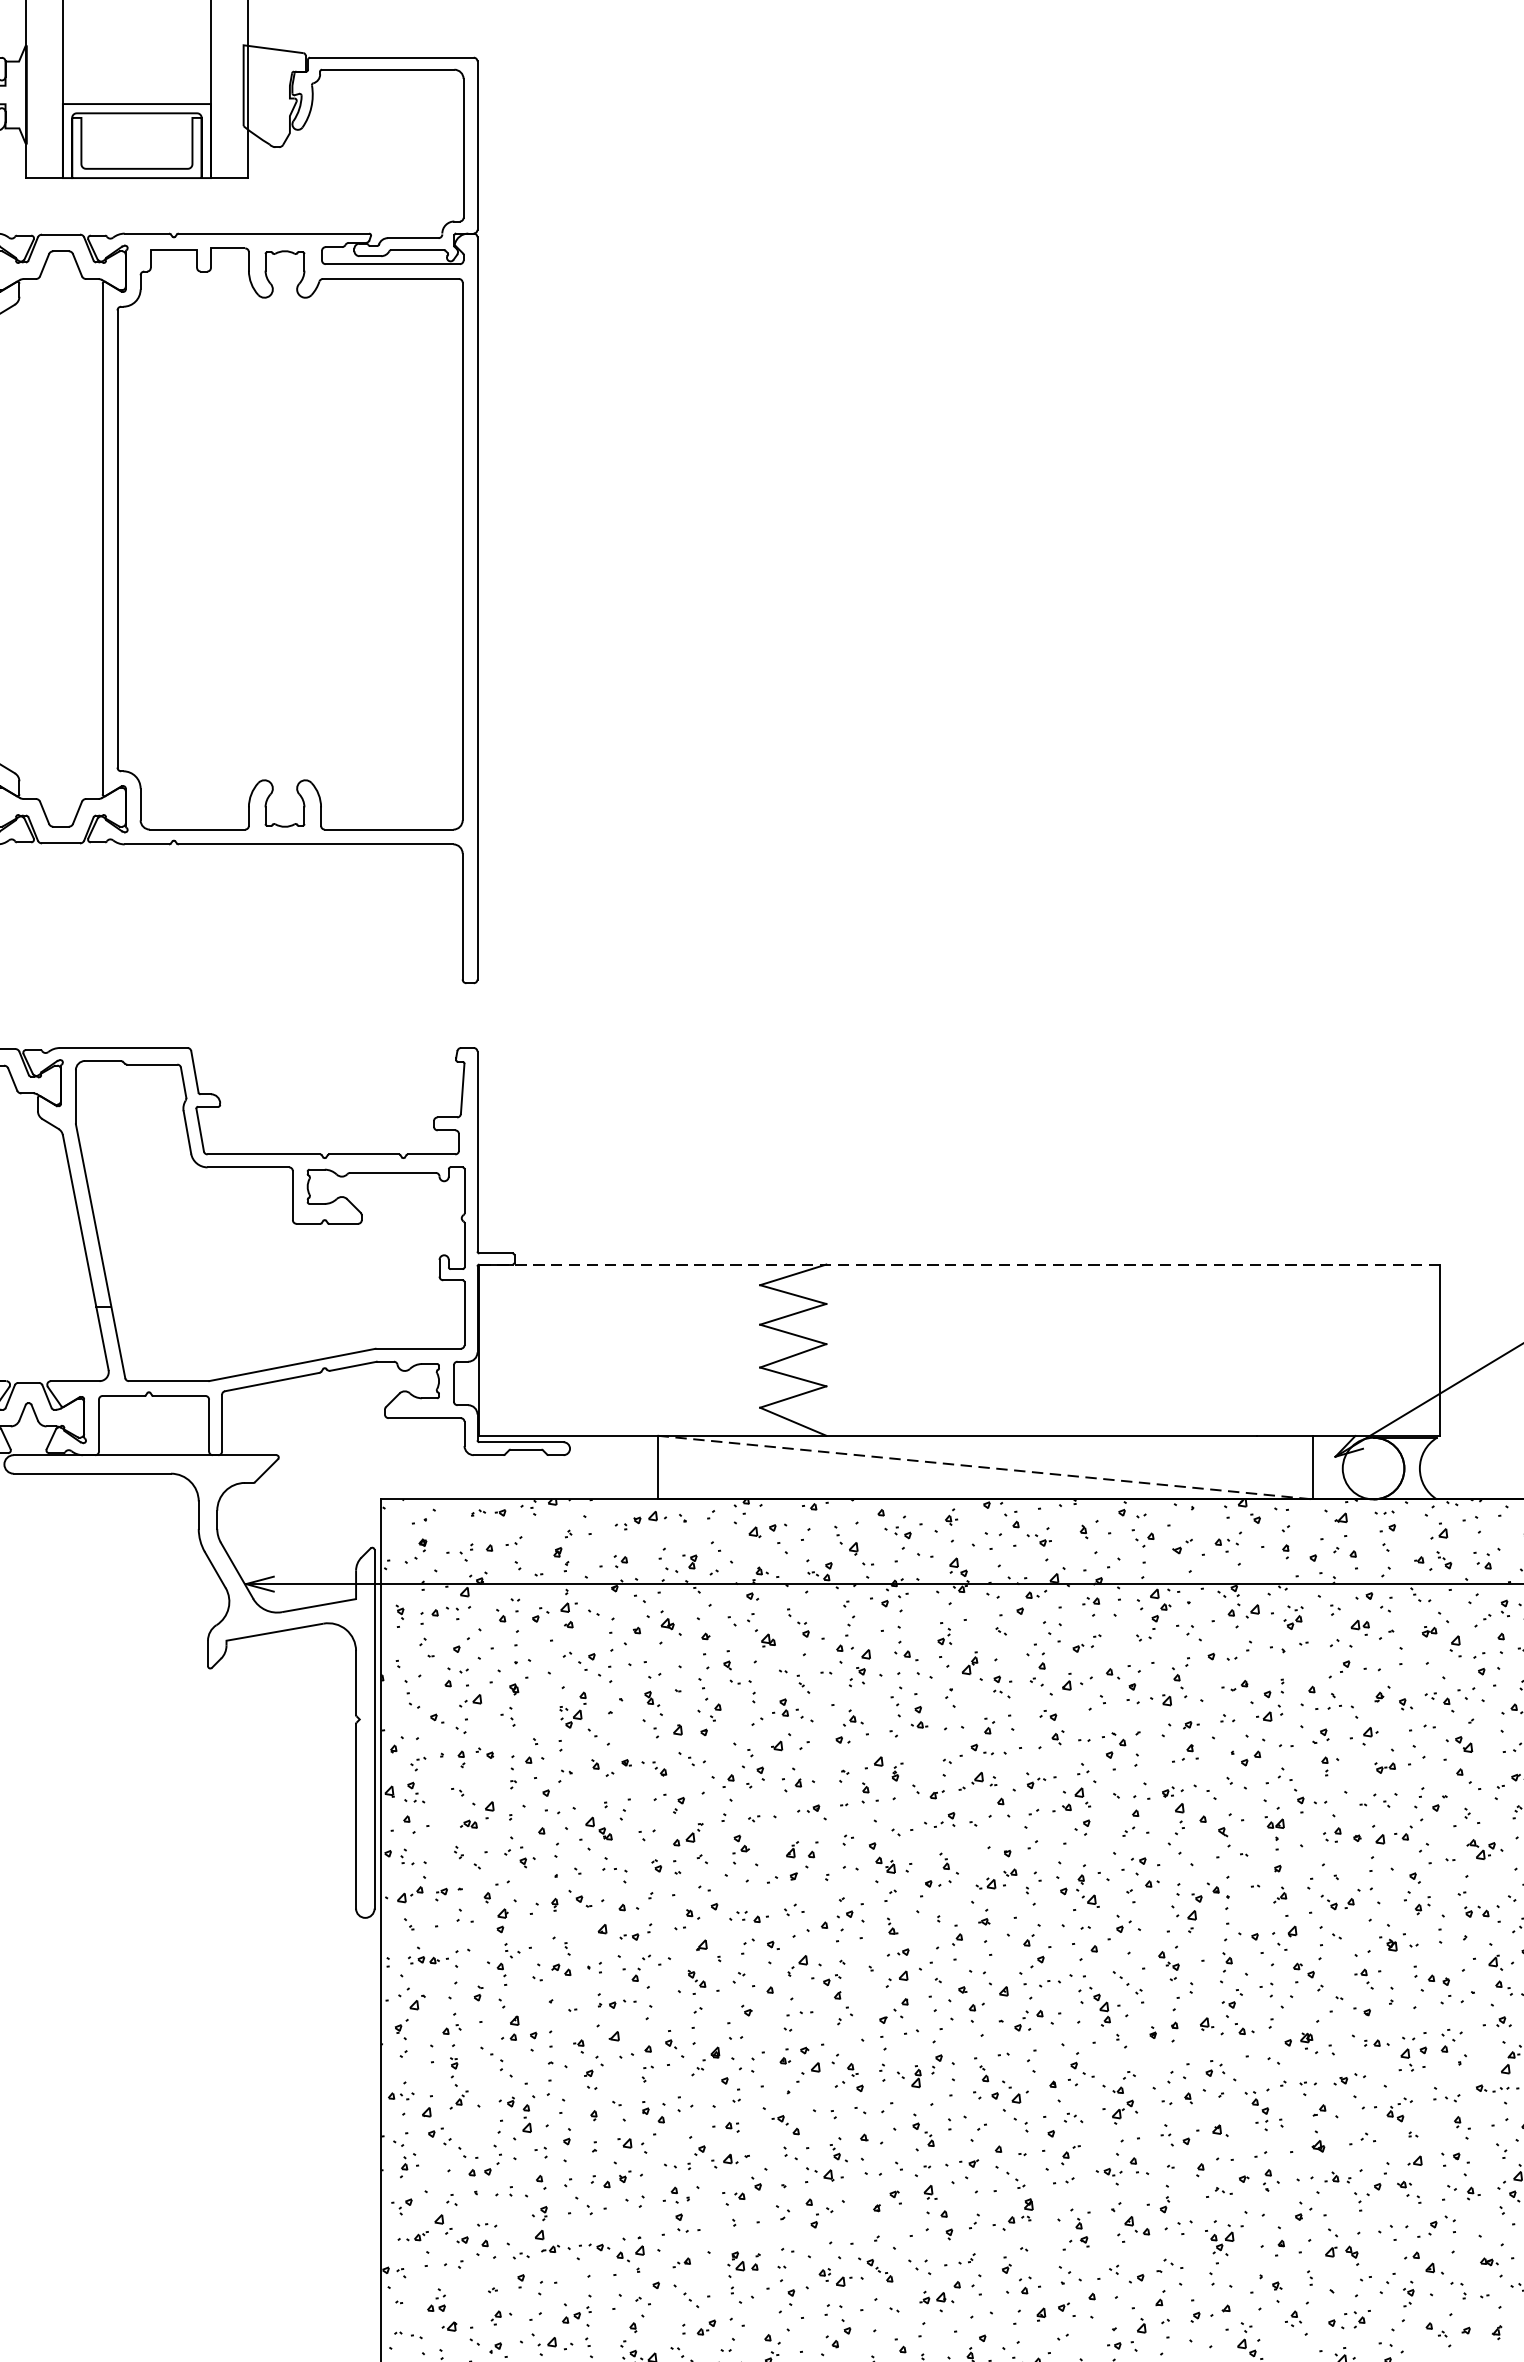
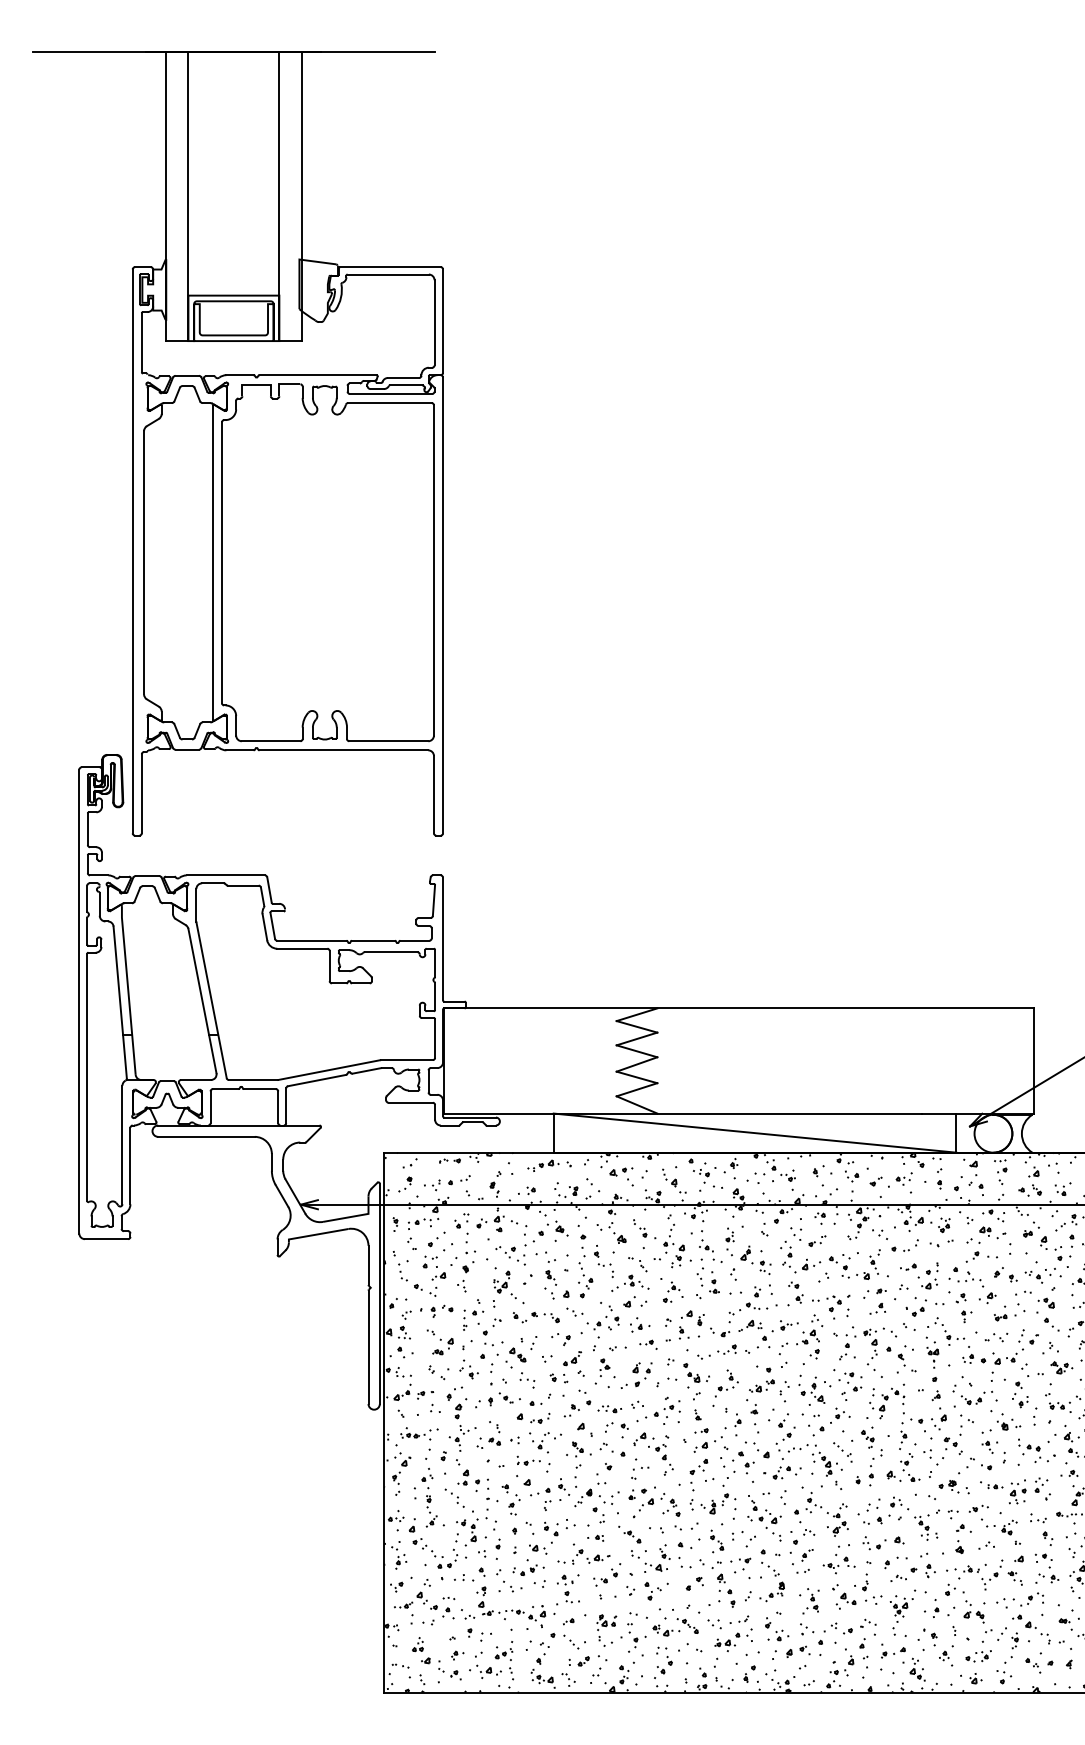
line: (958, 1264) -> (738, 1008), dashed -> solid
line: (986, 1468) -> (755, 1133), dashed -> solid

